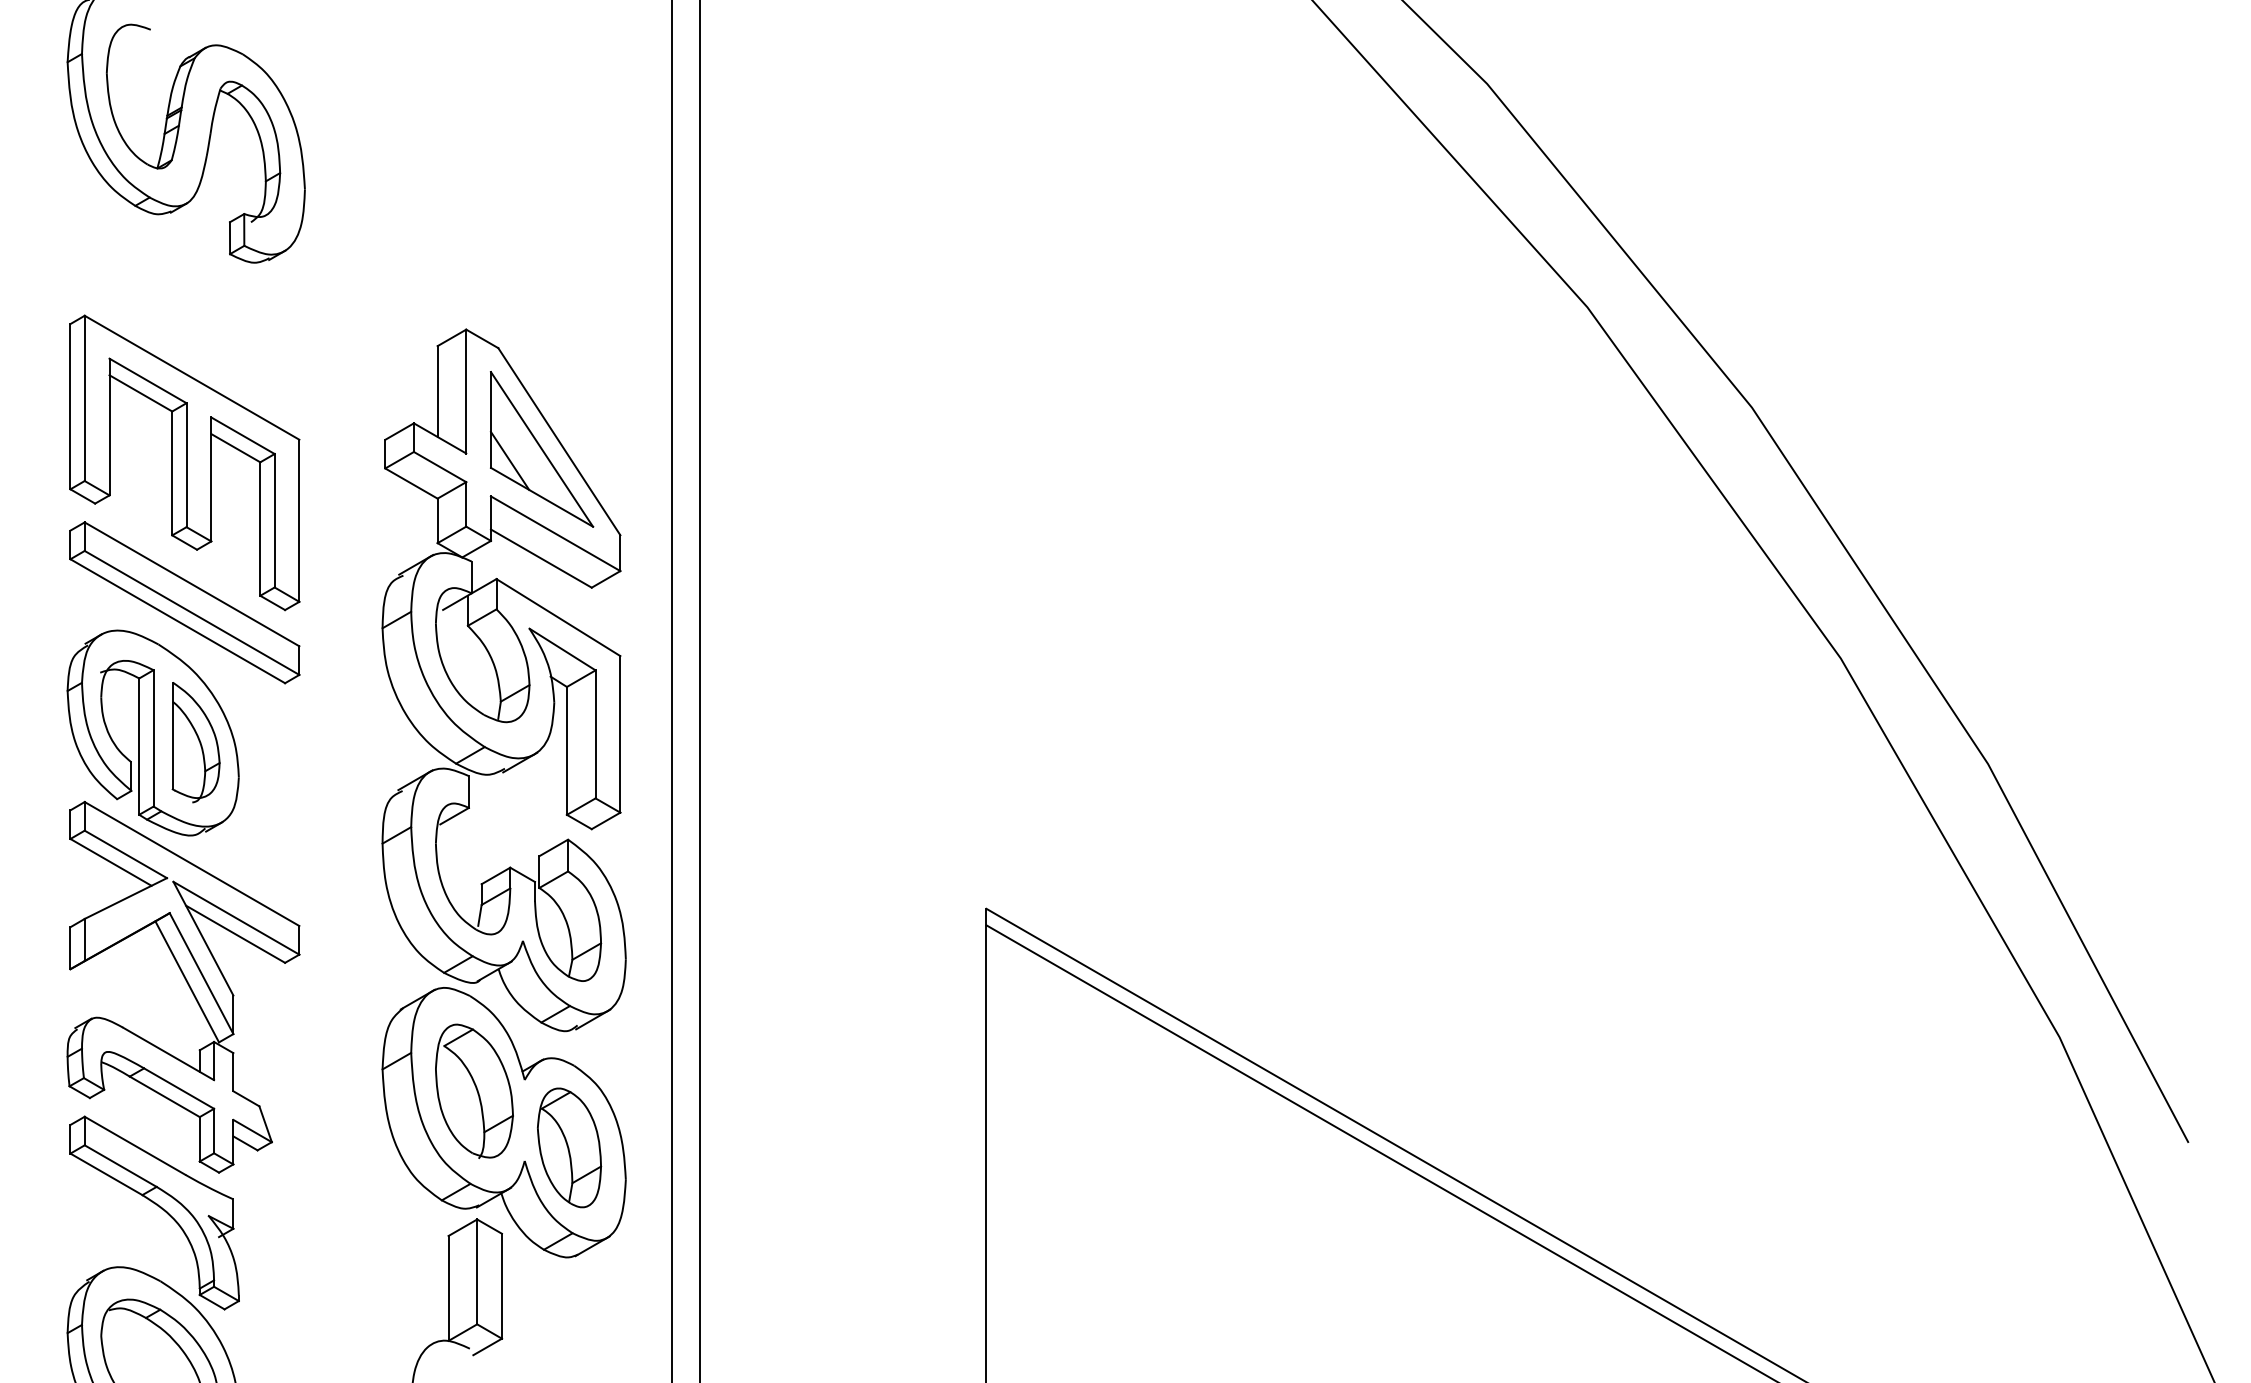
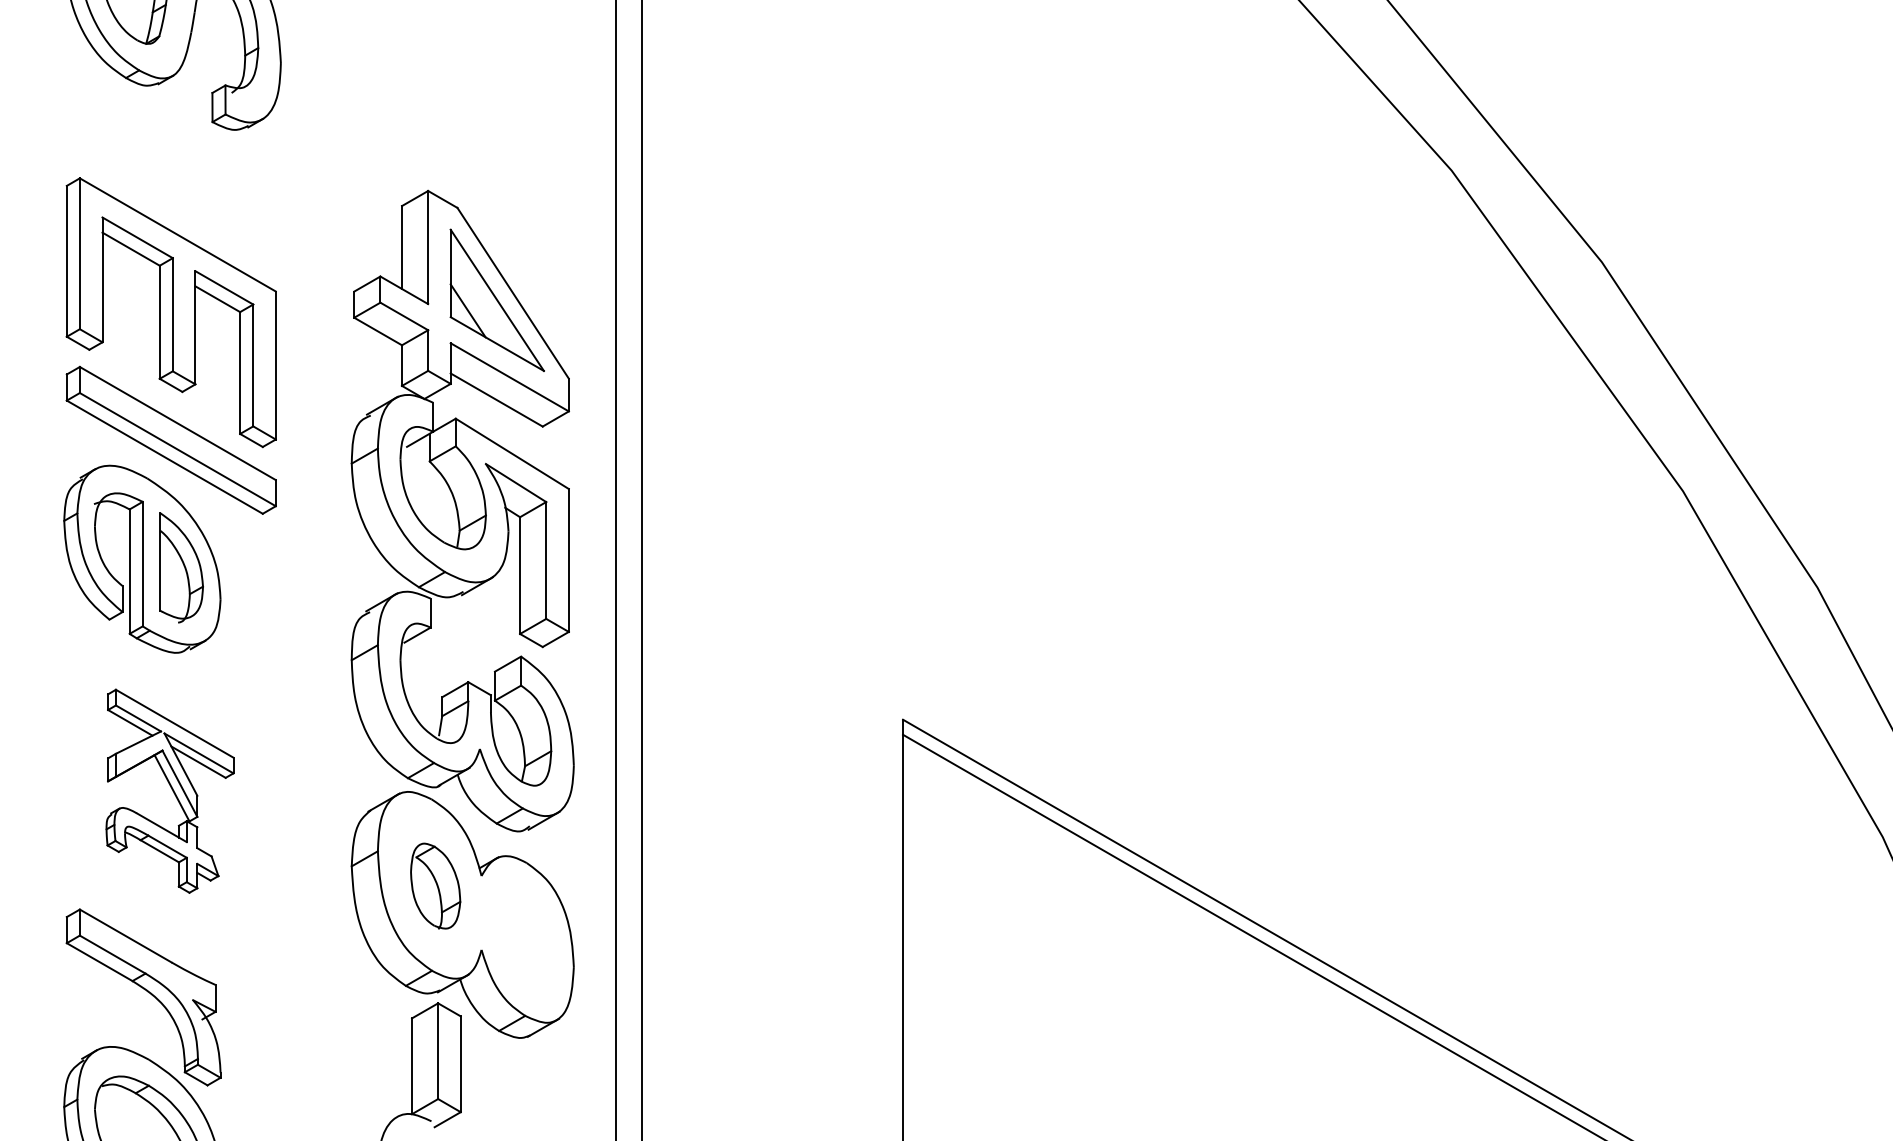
part: (183, 986) -> (170, 790), size x0.6
part: (474, 1090) -> (435, 885), size x0.7
part: (569, 1147) -> (522, 937), removed

